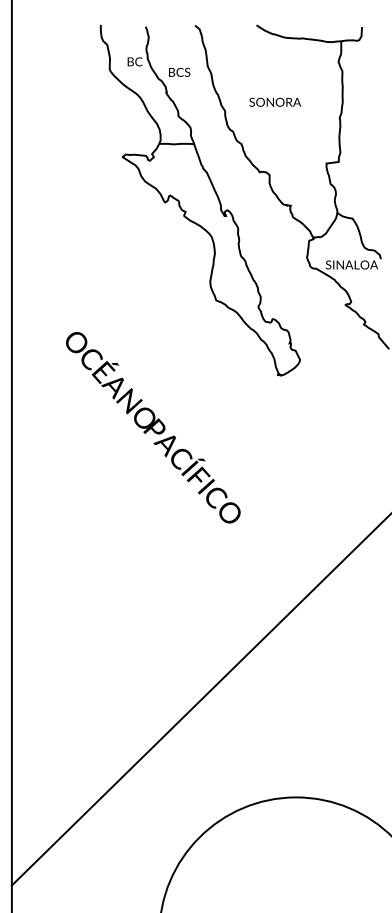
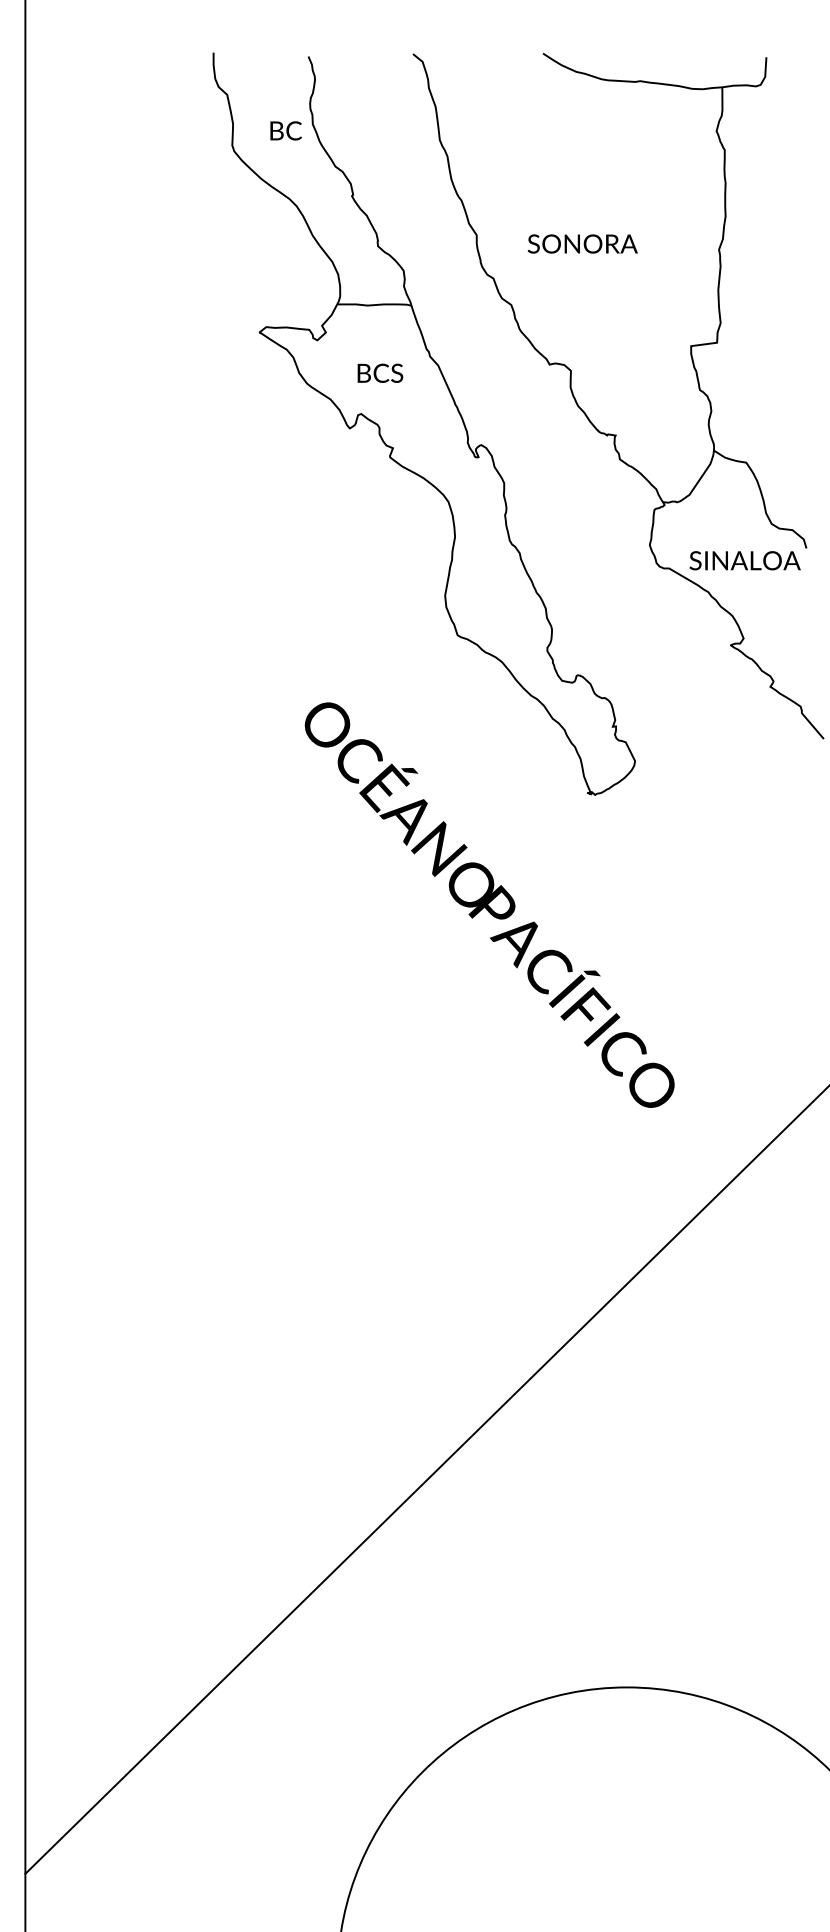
text: (179, 71) -> (380, 371), moved
text: (275, 101) -> (583, 242), moved
text: (153, 427) -> (490, 904), moved

